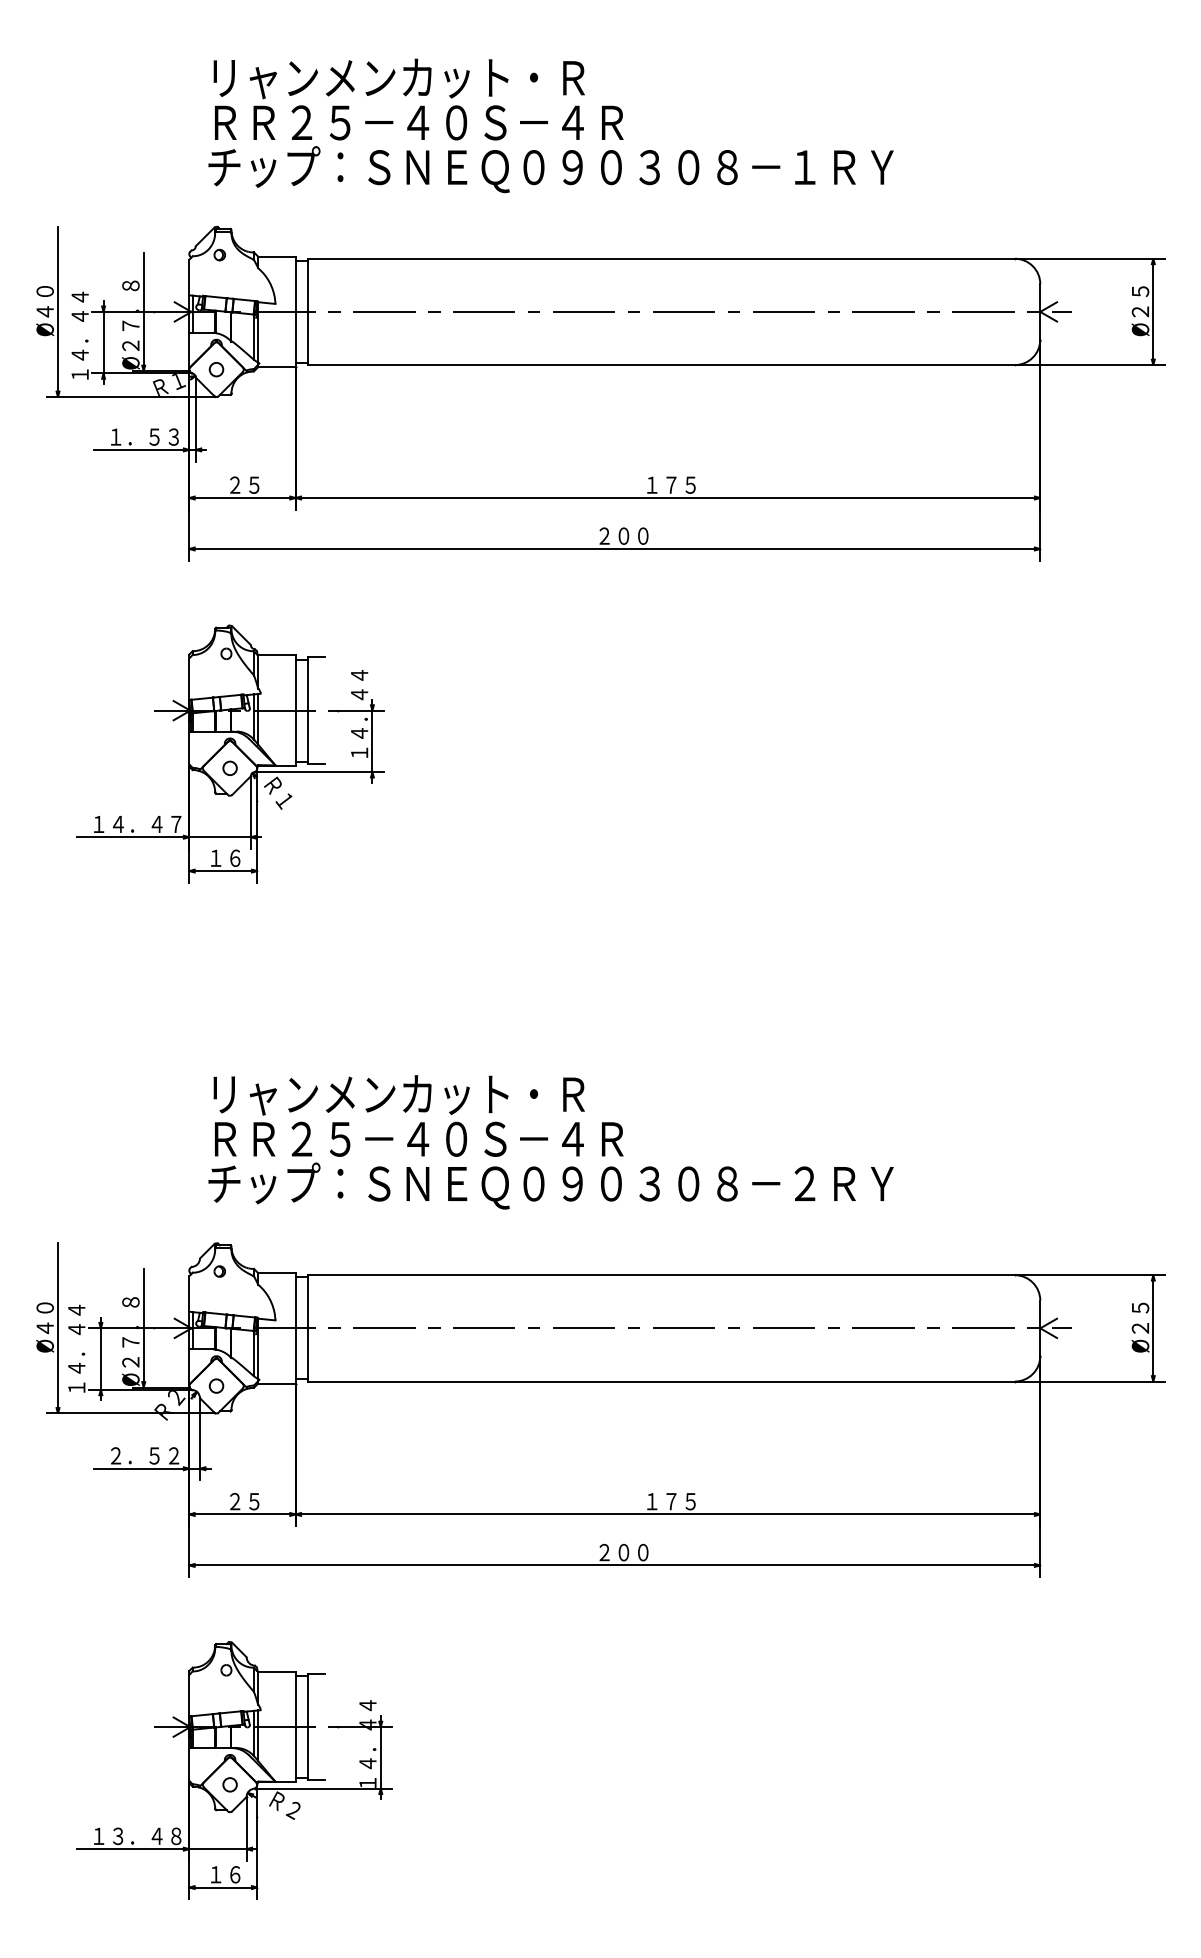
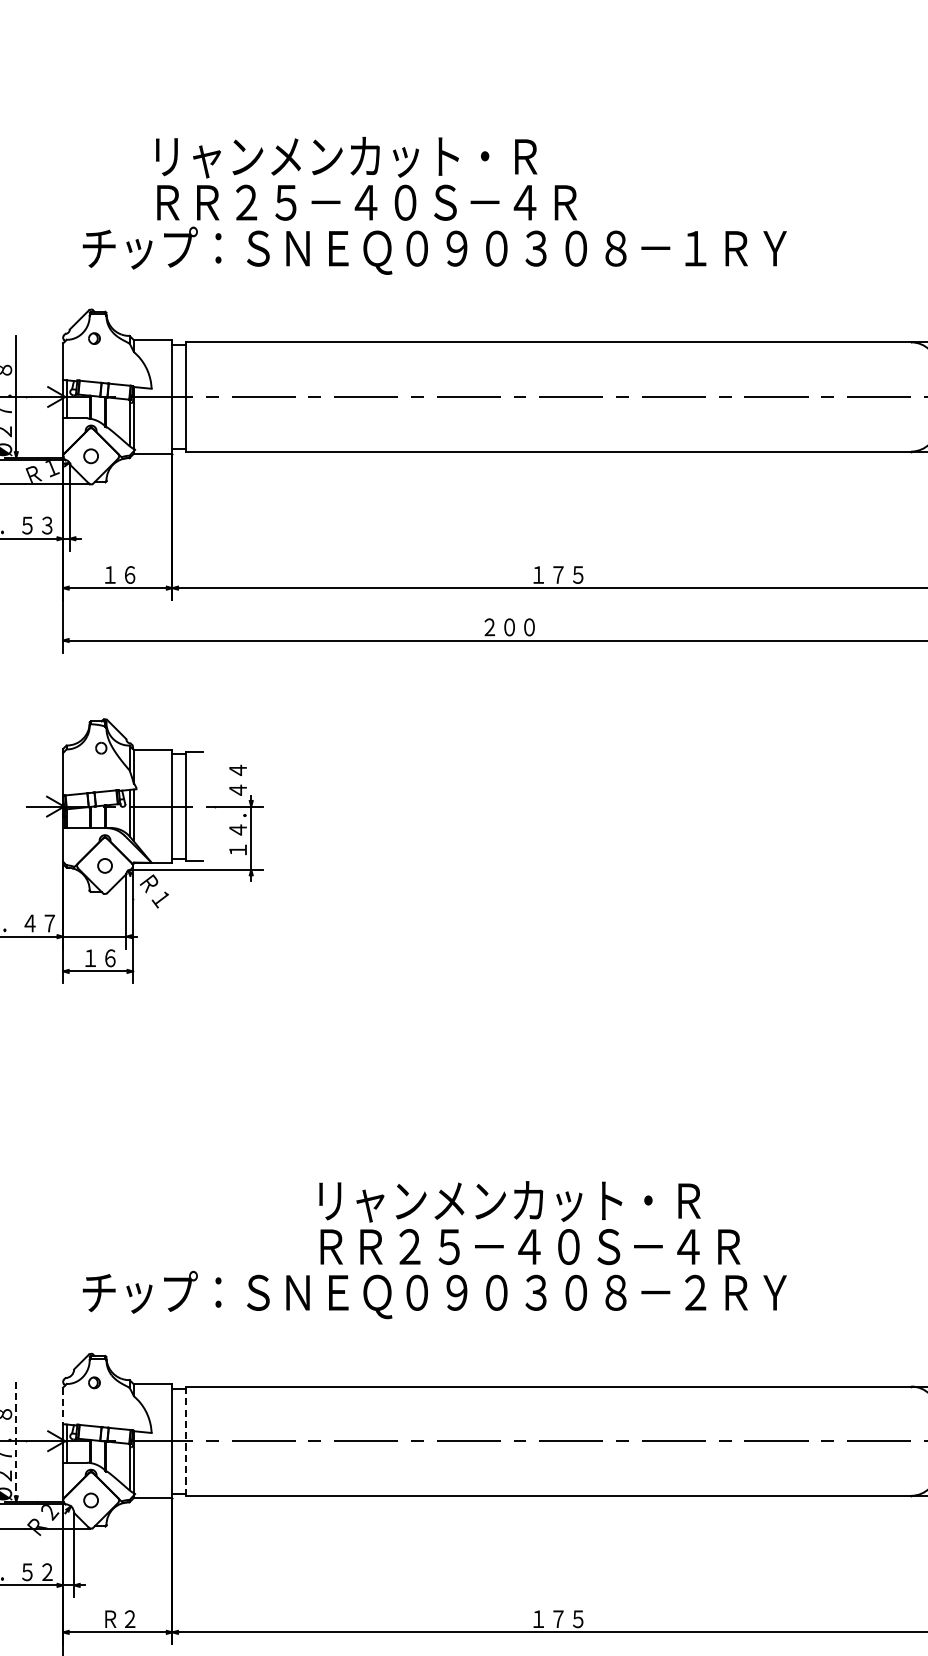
text: (418, 99) -> (366, 178), moved
text: (244, 484) -> (119, 574), ２５ -> １６
text: (418, 1115) -> (529, 1222), moved
line: (189, 1294) -> (63, 1406), solid -> dashed
line: (143, 1327) -> (16, 1440), solid -> dashed
line: (308, 1327) -> (185, 1440), solid -> dashed
text: (244, 1501) -> (119, 1619), ２５ -> Ｒ２

